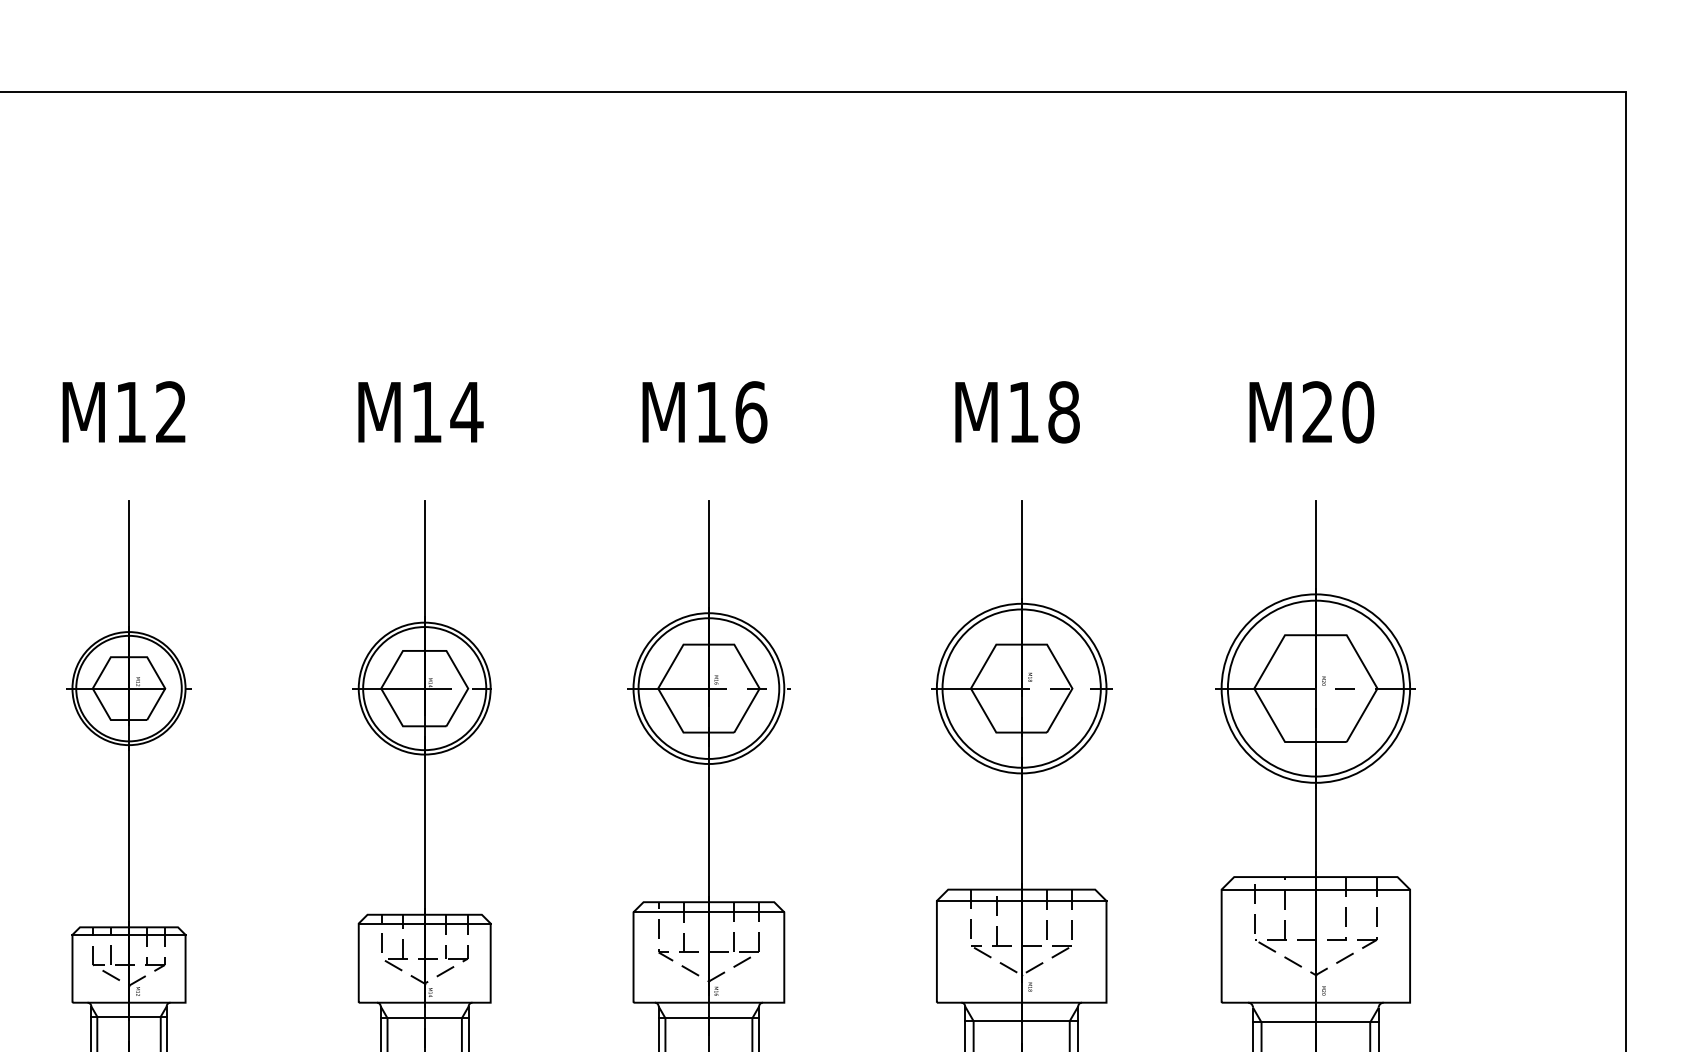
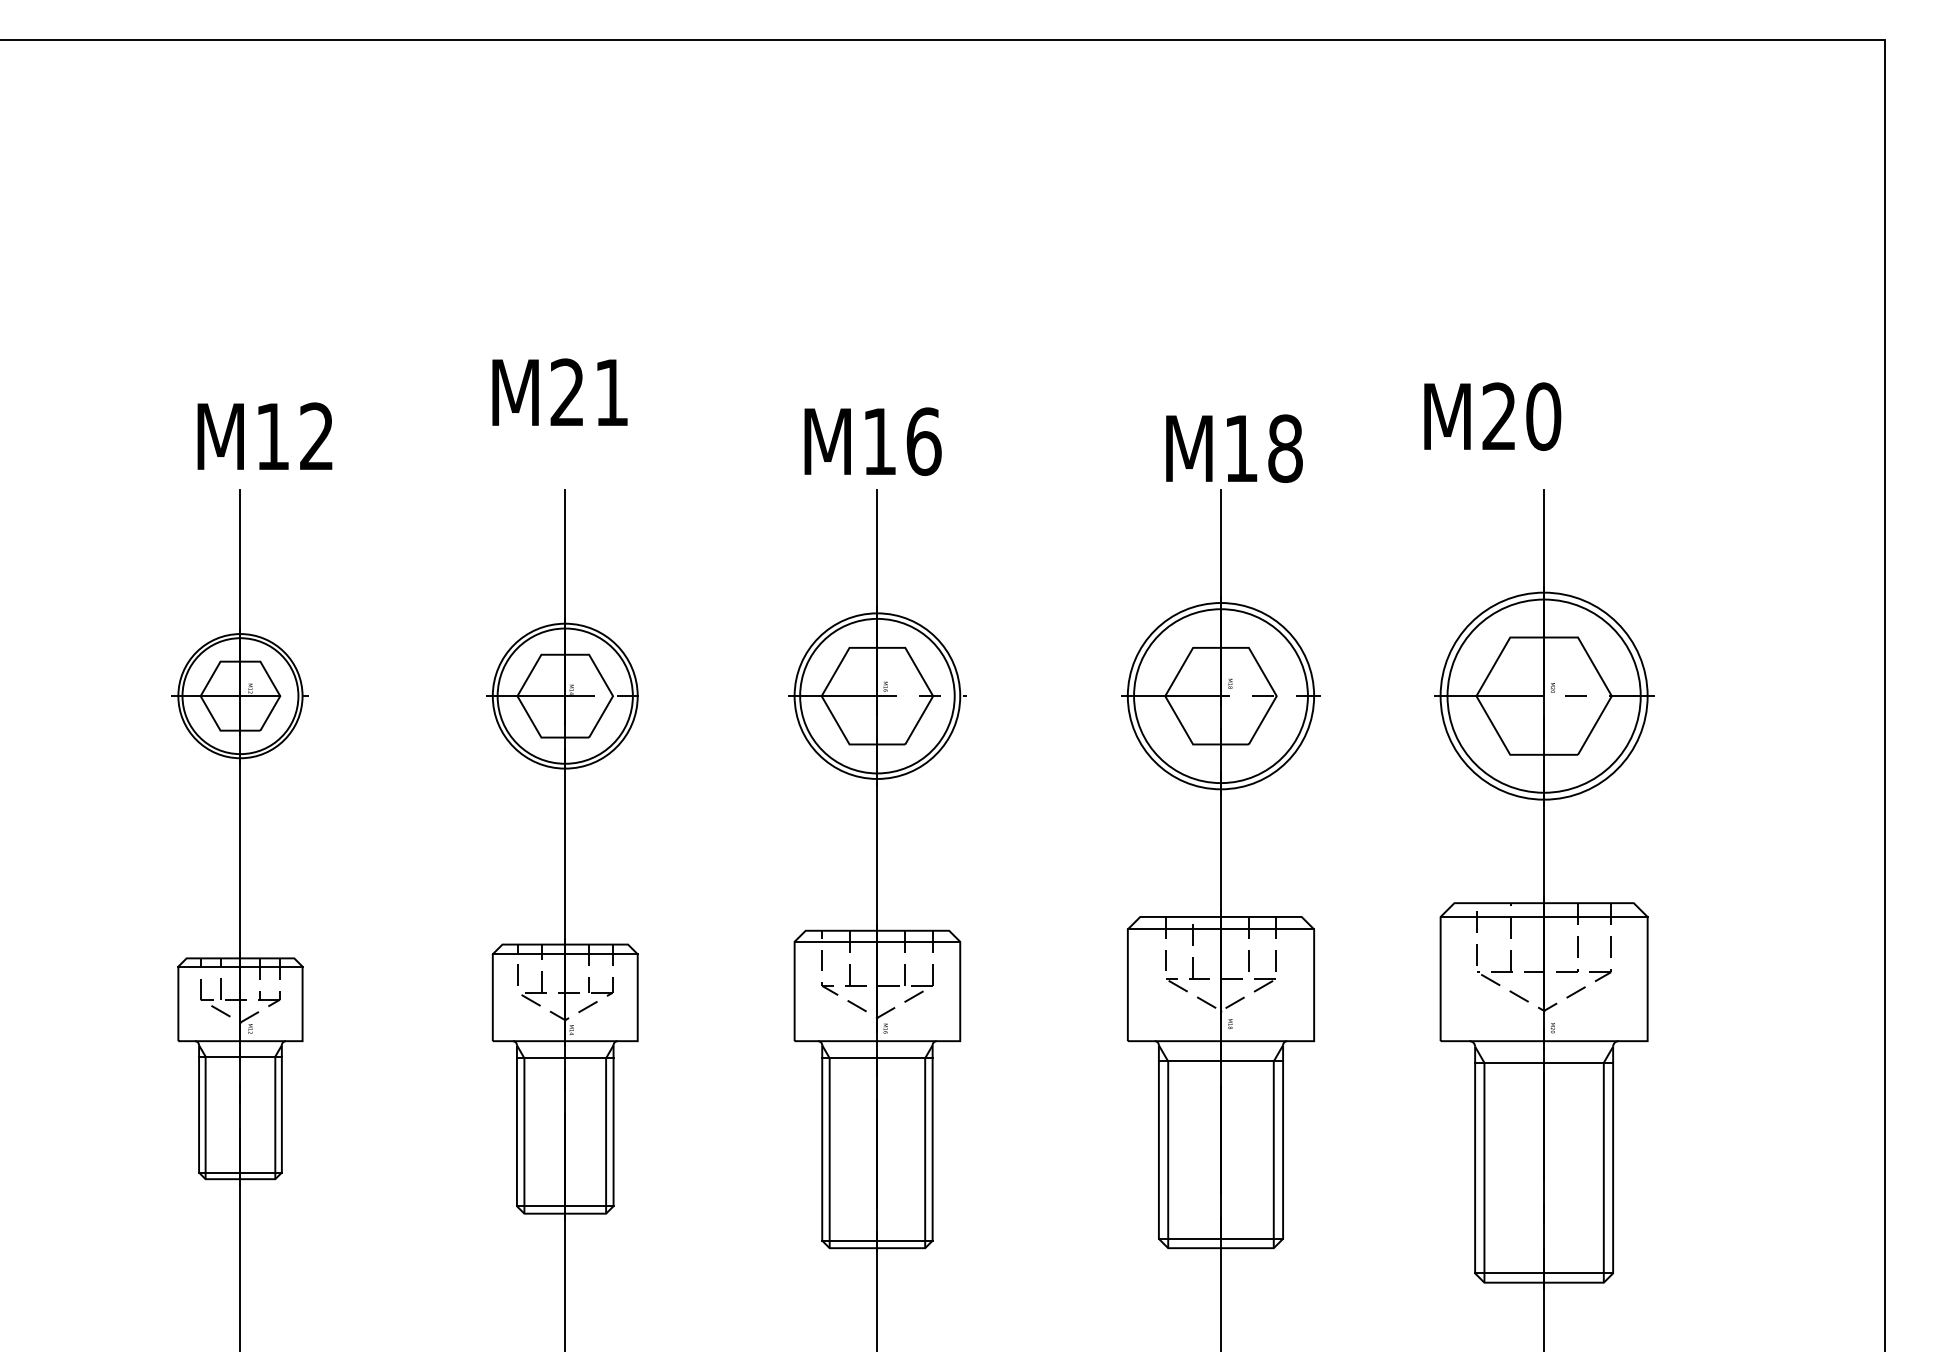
text: (123, 411) -> (264, 435), moved
text: (447, 411) -> (590, 391), M14 -> M21
text: (704, 412) -> (872, 441), moved
text: (1017, 412) -> (1234, 448), moved
text: (1311, 412) -> (1492, 416), moved

